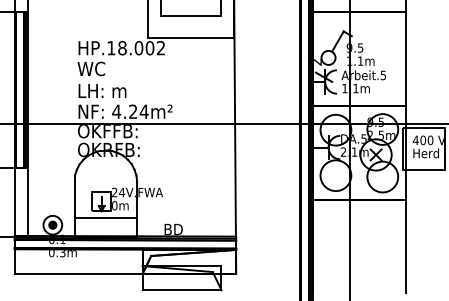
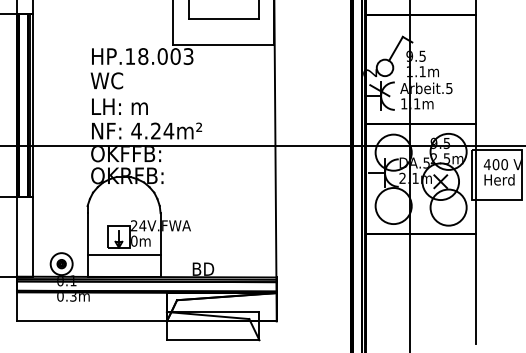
text: (160, 48) -> (188, 56), HP.18.002 -> HP.18.003

